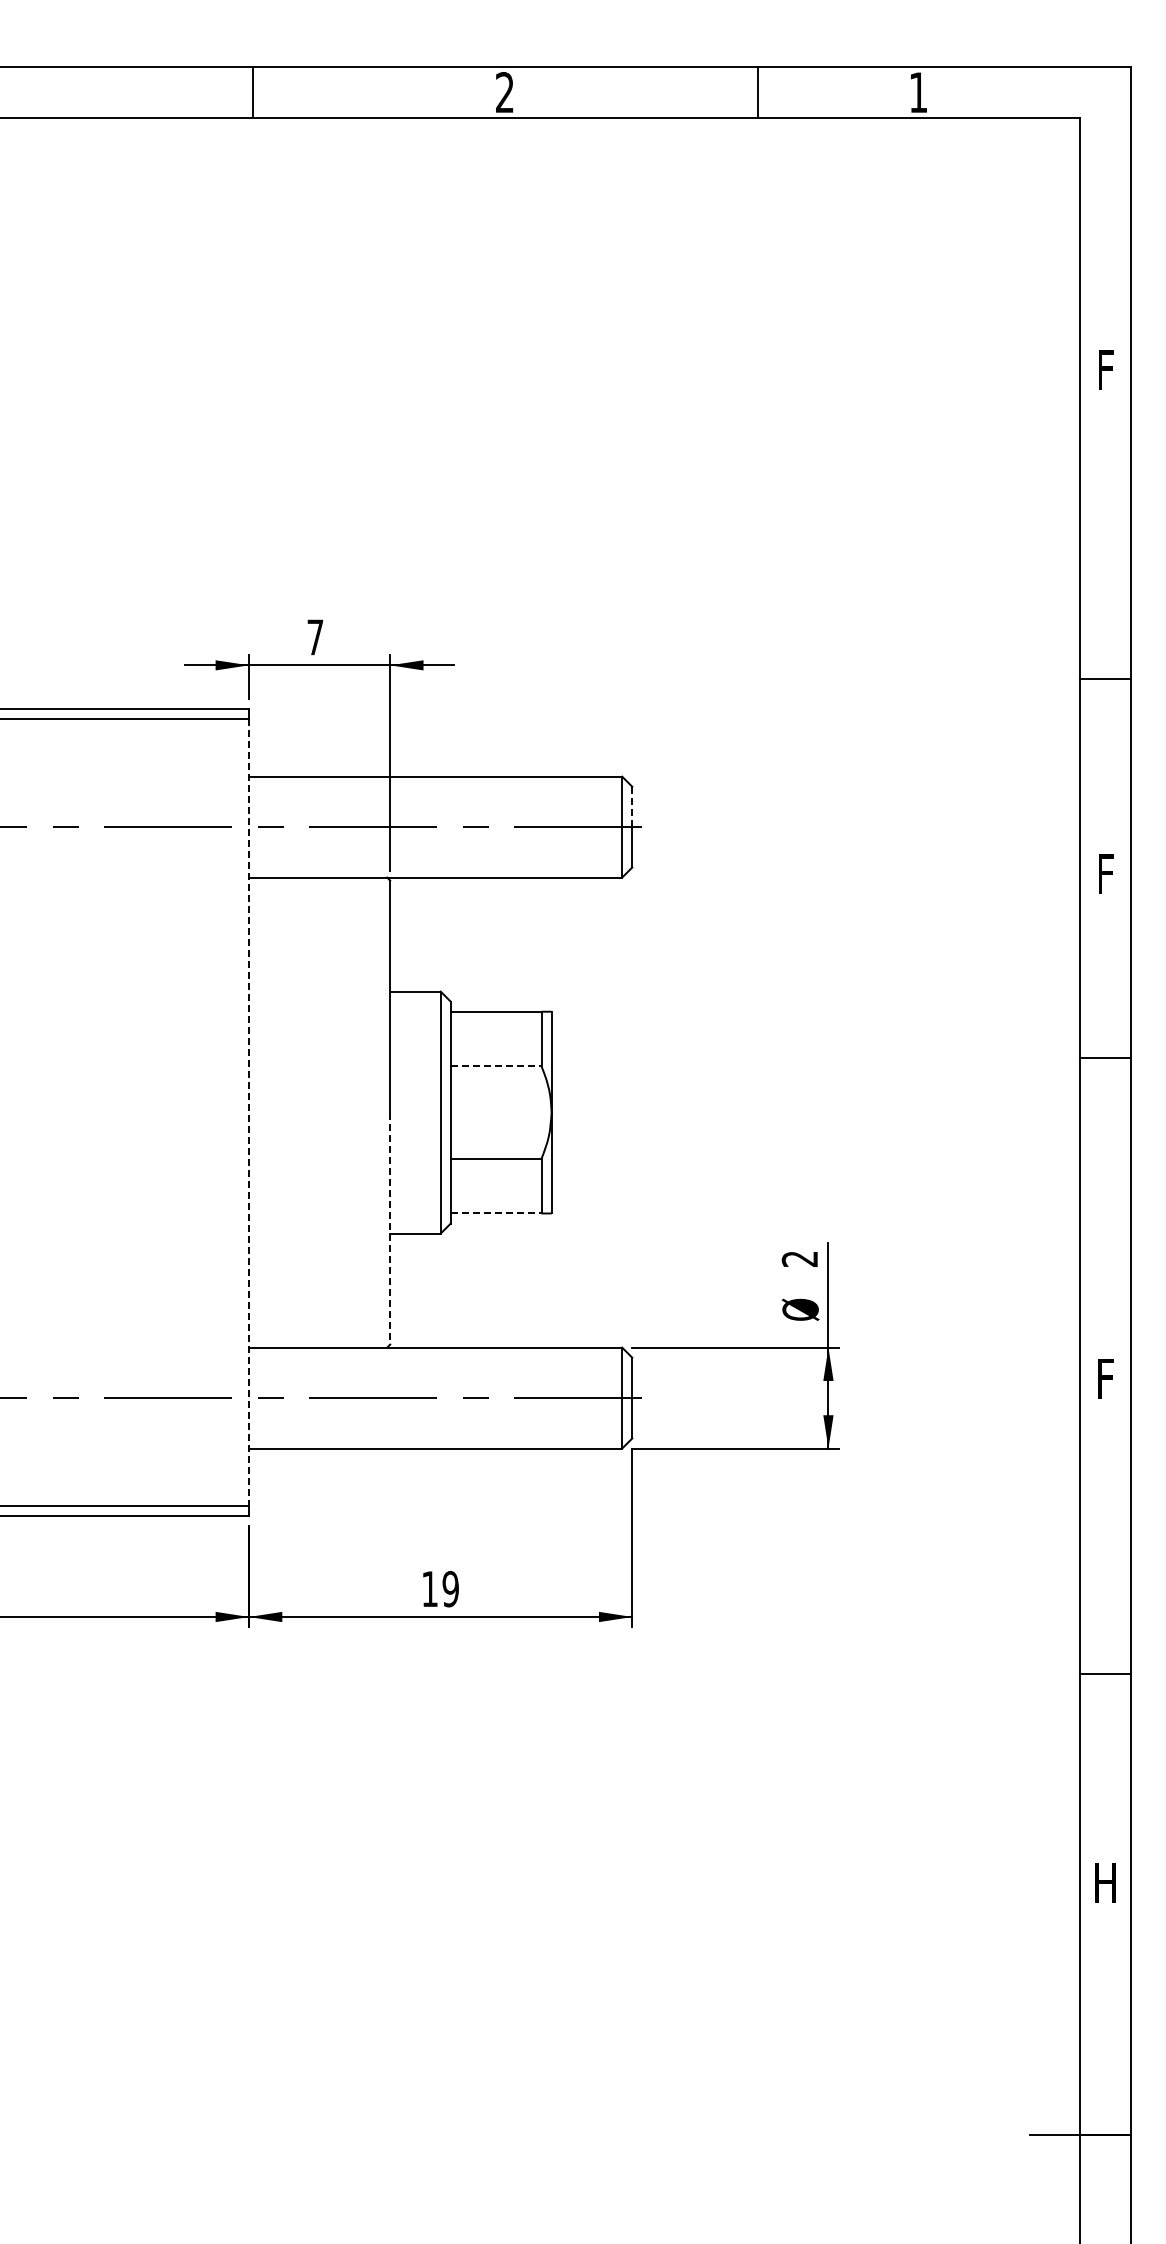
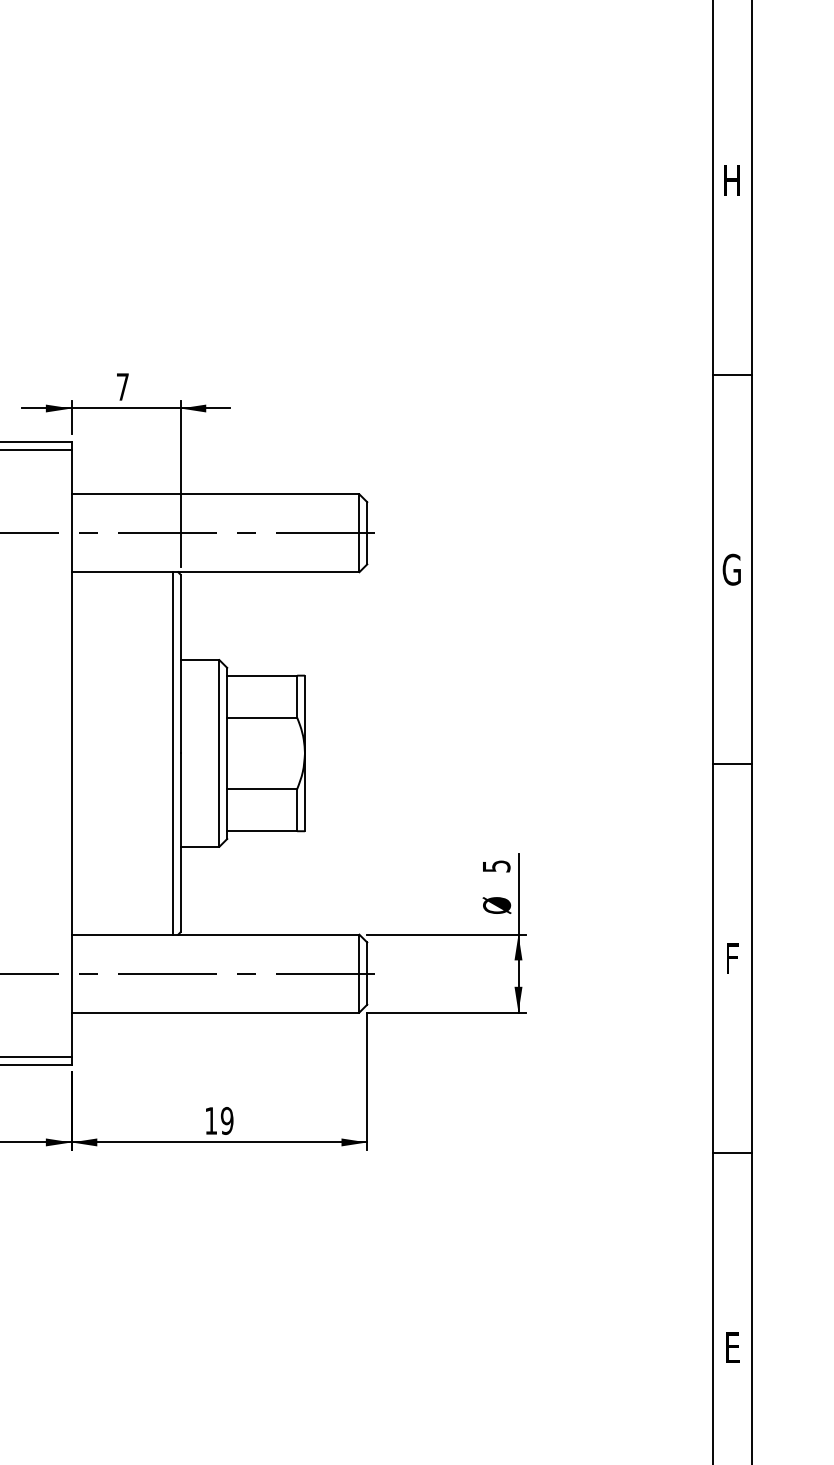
text: (1105, 369) -> (732, 180), F -> H
line: (1105, 679) -> (732, 375), moved
line: (632, 807) -> (367, 518), dashed -> solid
text: (1104, 874) -> (731, 569), F -> G
line: (1105, 1057) -> (732, 764), moved
line: (496, 1066) -> (262, 717), dashed -> solid
line: (380, 1112) -> (173, 753), added
line: (248, 1113) -> (71, 754), dashed -> solid
line: (496, 1213) -> (262, 831), dashed -> solid
line: (390, 1229) -> (180, 843), dashed -> solid
text: (799, 1258) -> (496, 865), 2 -> 5
line: (1105, 1673) -> (732, 1152), moved
text: (1105, 1882) -> (732, 1347), H -> E

